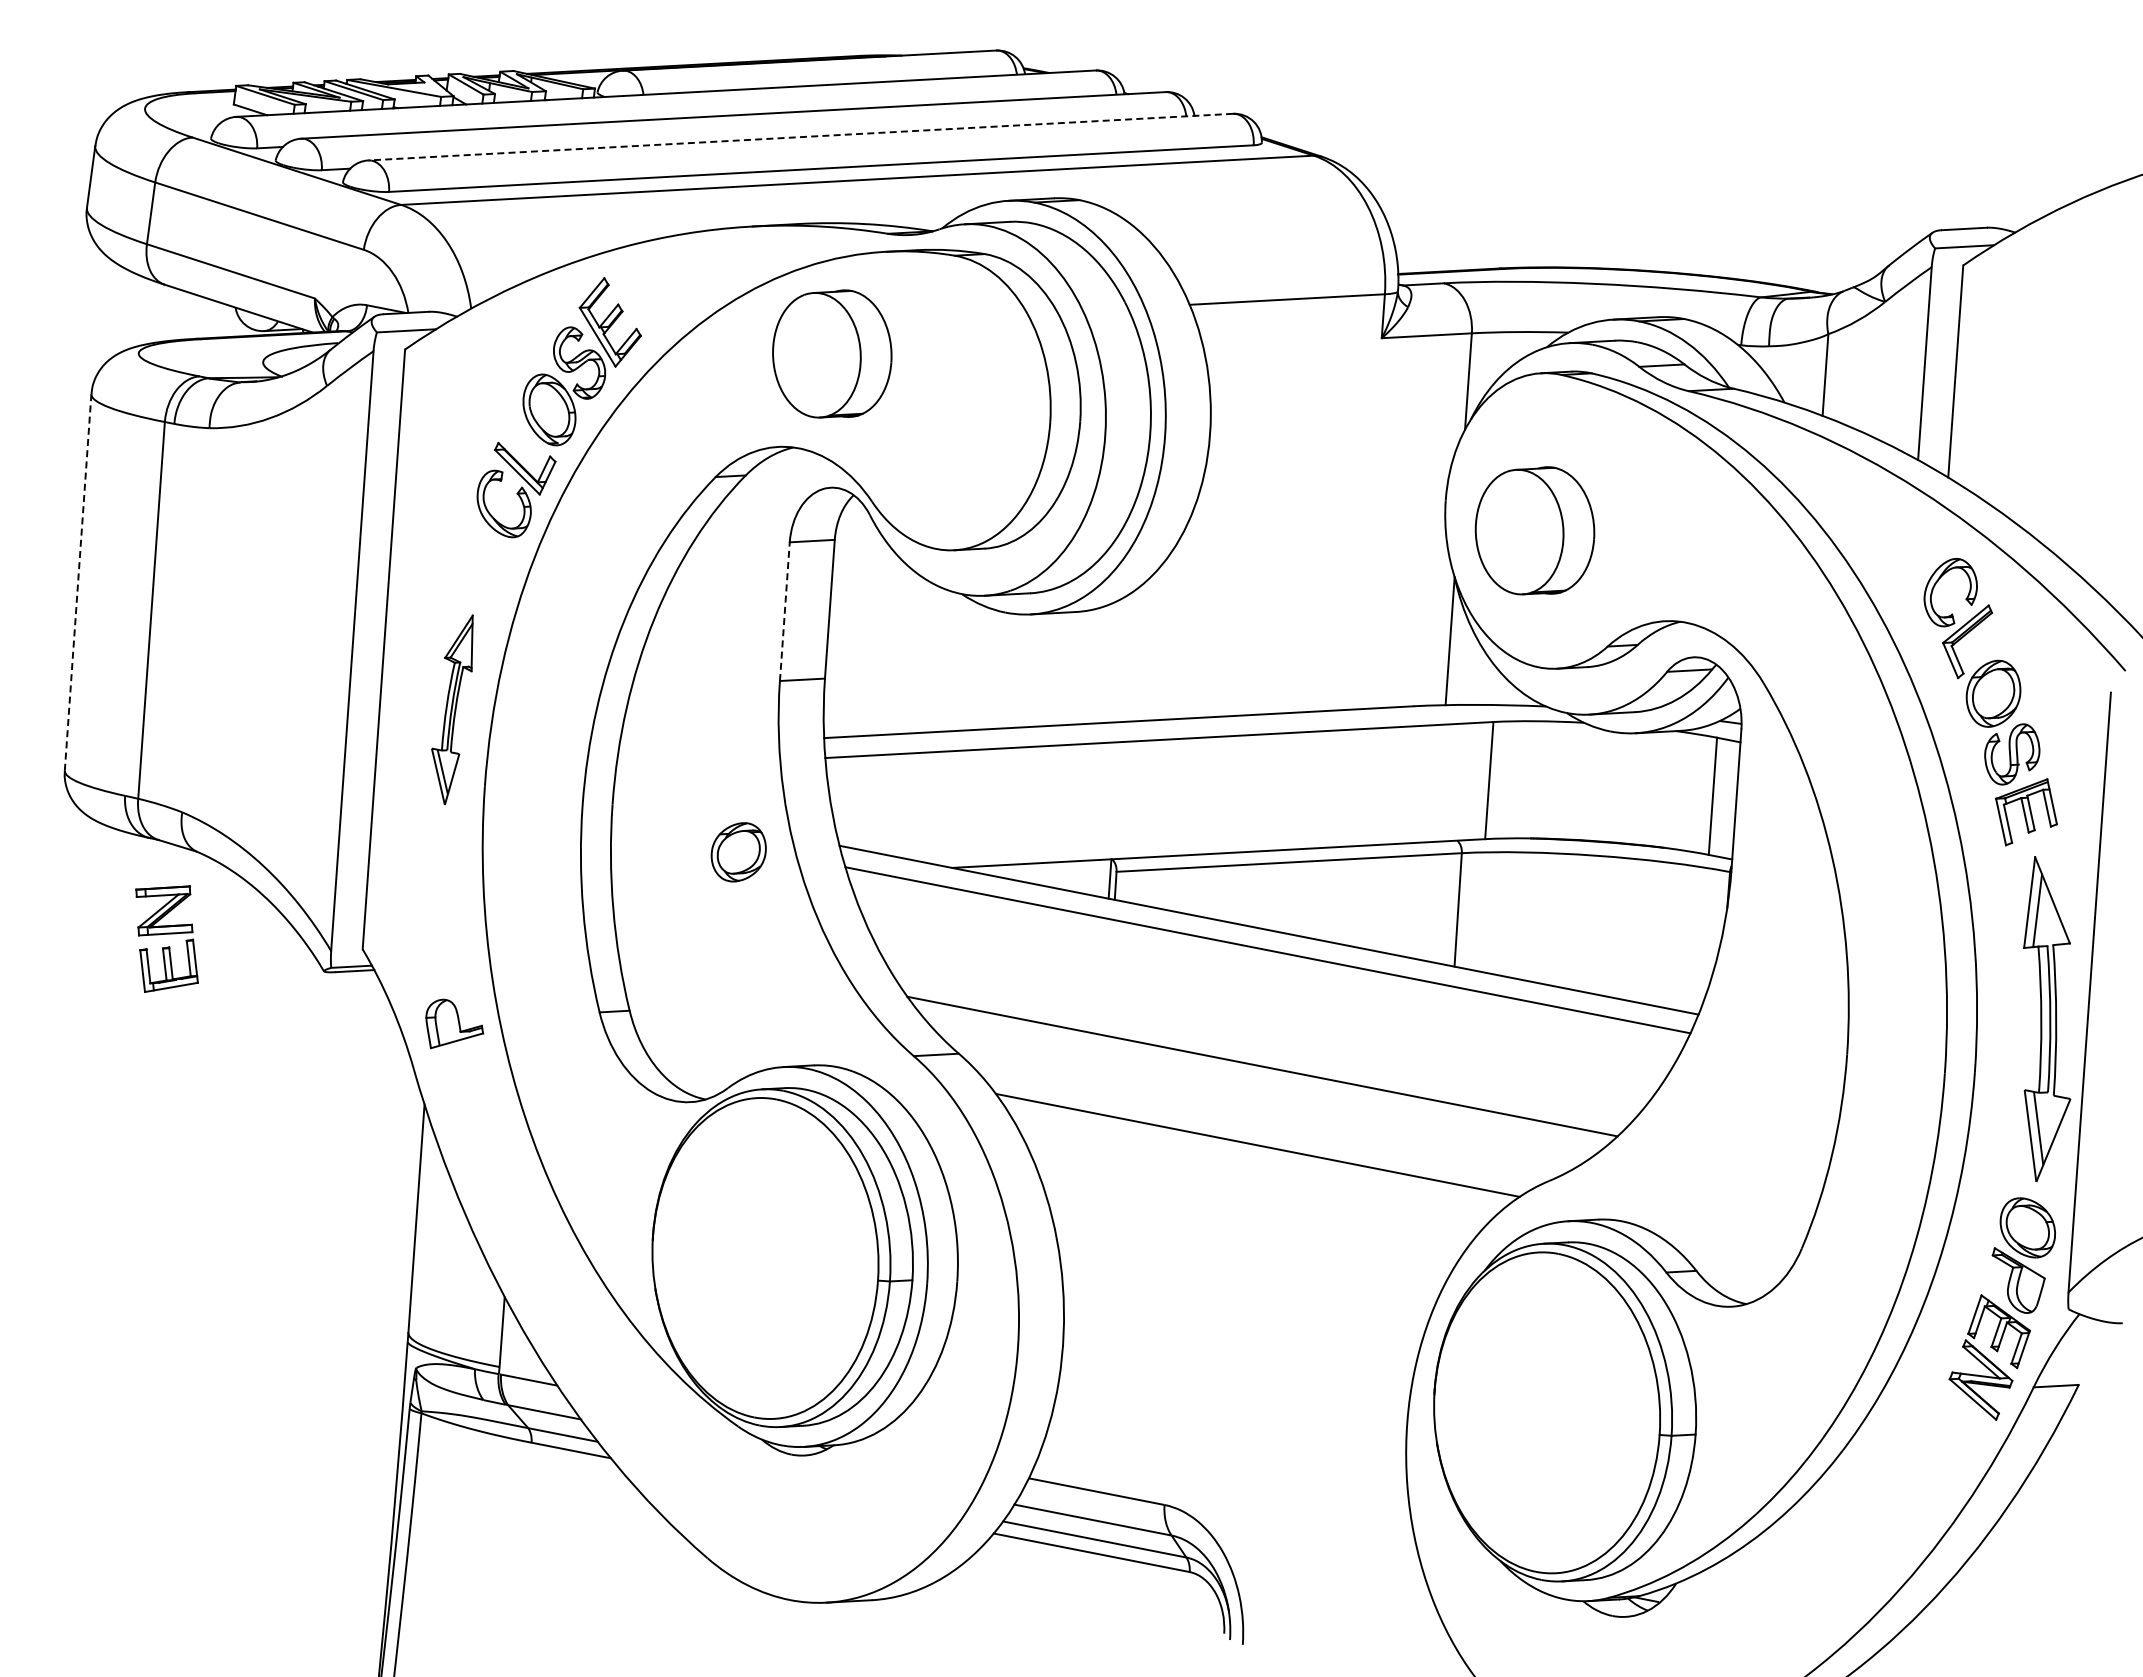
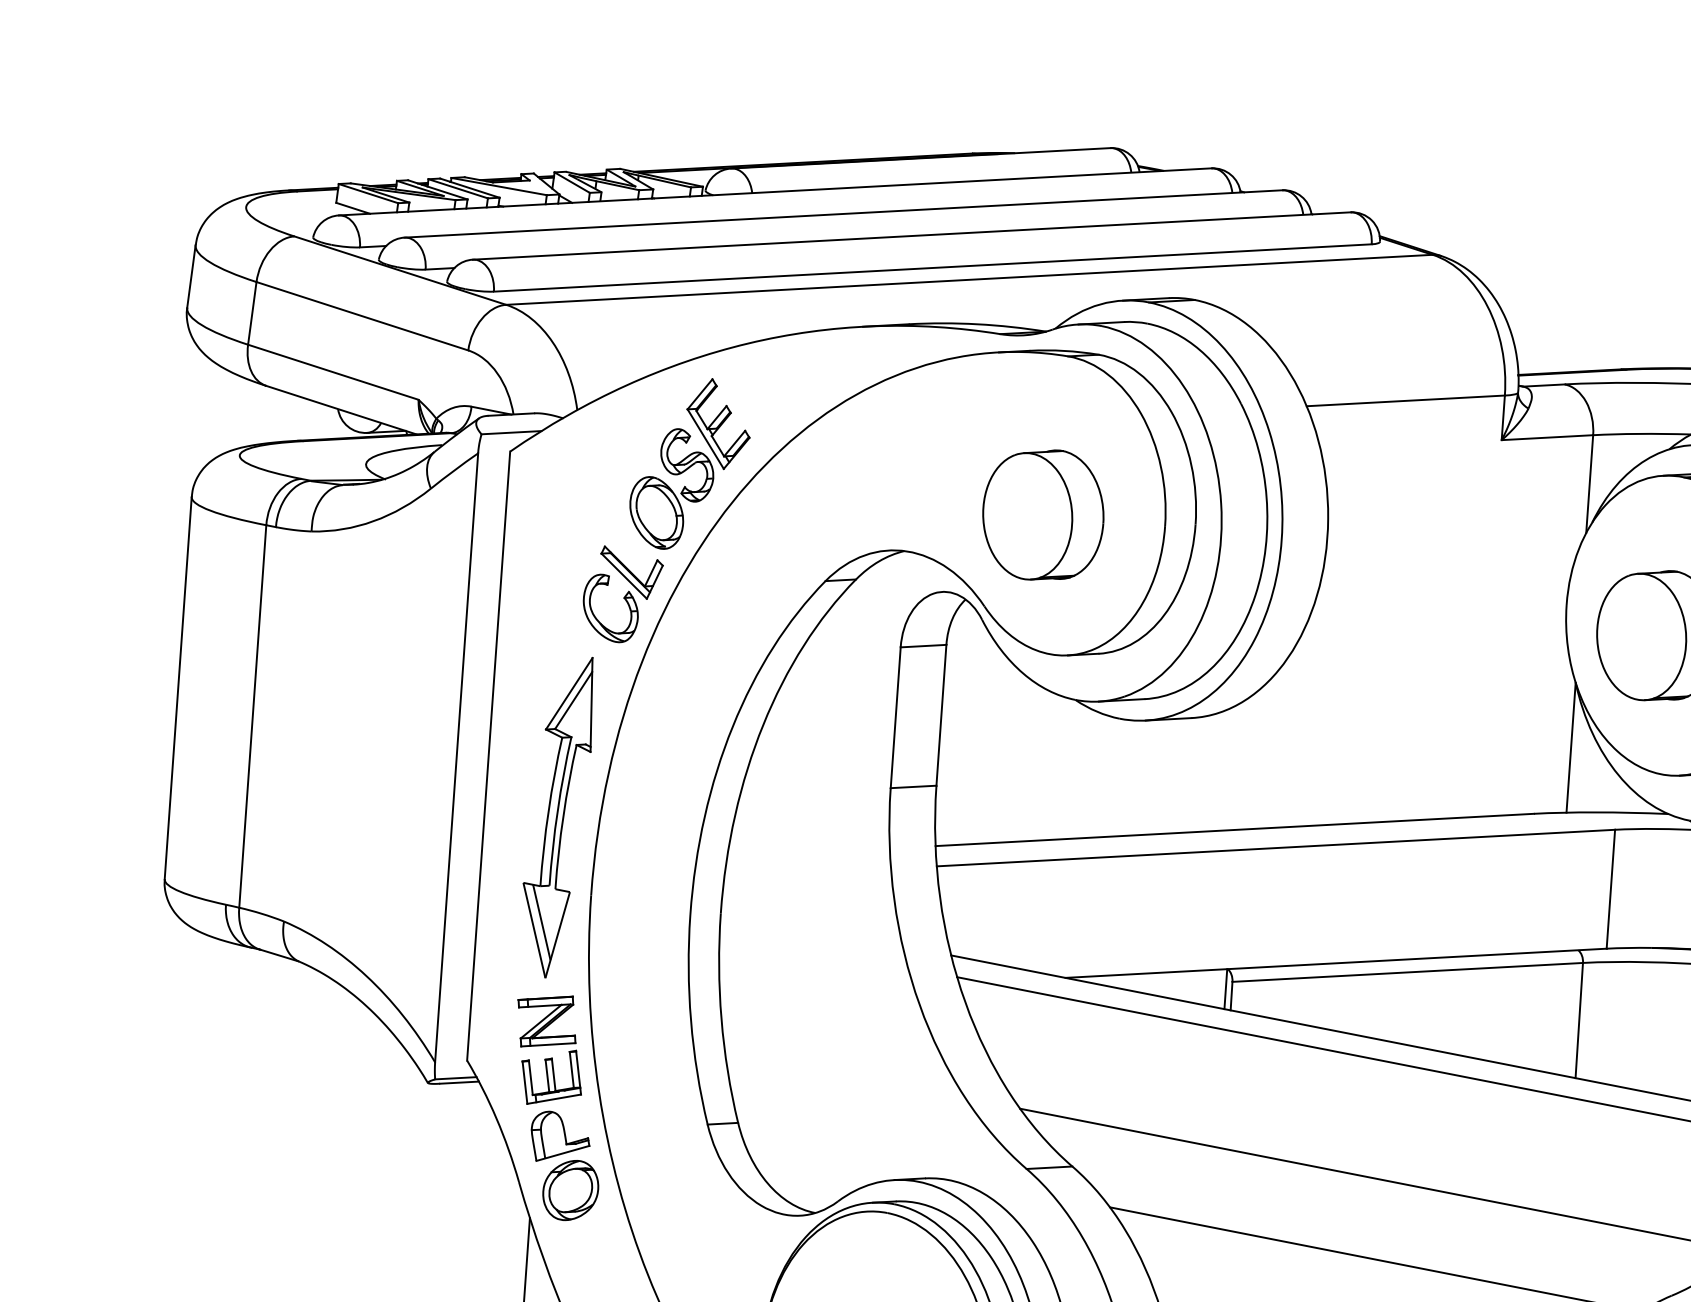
line: (800, 137) -> (911, 236), dashed -> solid
part: (832, 353) -> (1043, 514), moved
line: (78, 582) -> (178, 688), dashed -> solid
line: (784, 611) -> (895, 717), dashed -> solid
part: (452, 709) -> (558, 817), size x1.67
part: (738, 852) -> (570, 1190), moved
part: (166, 938) -> (549, 1049), moved

